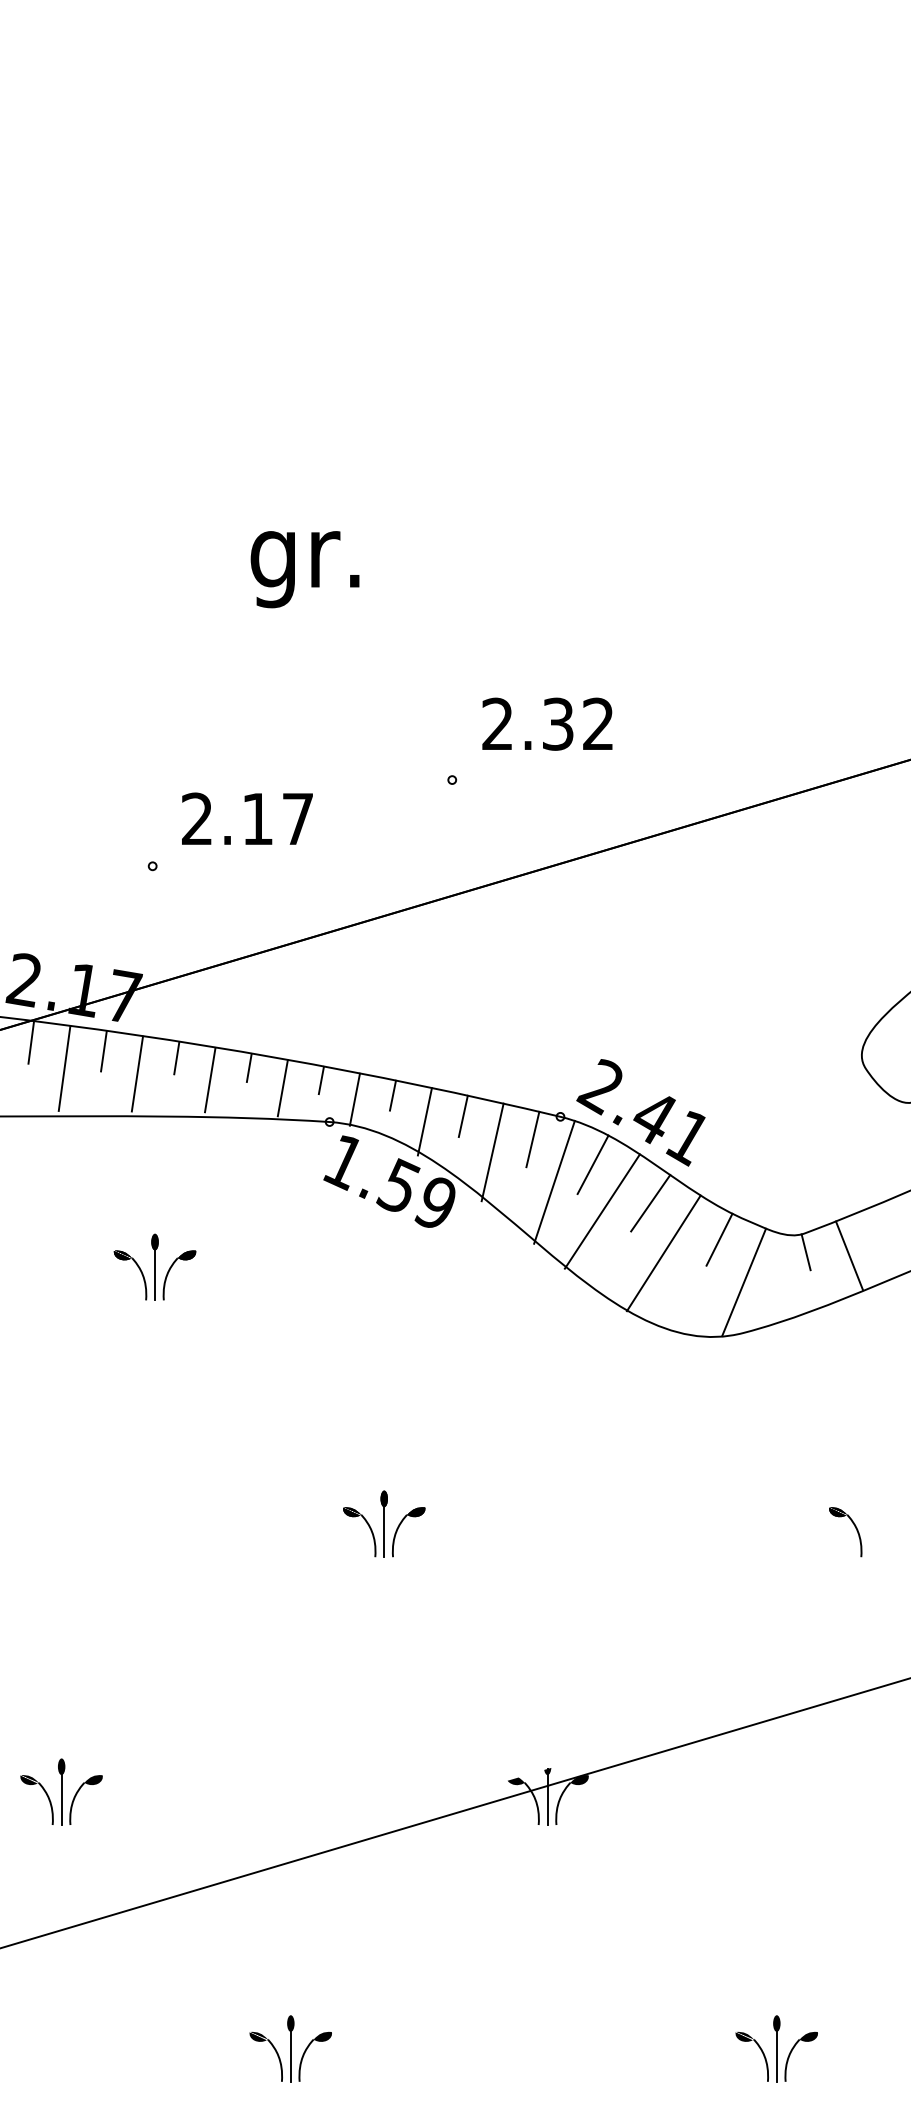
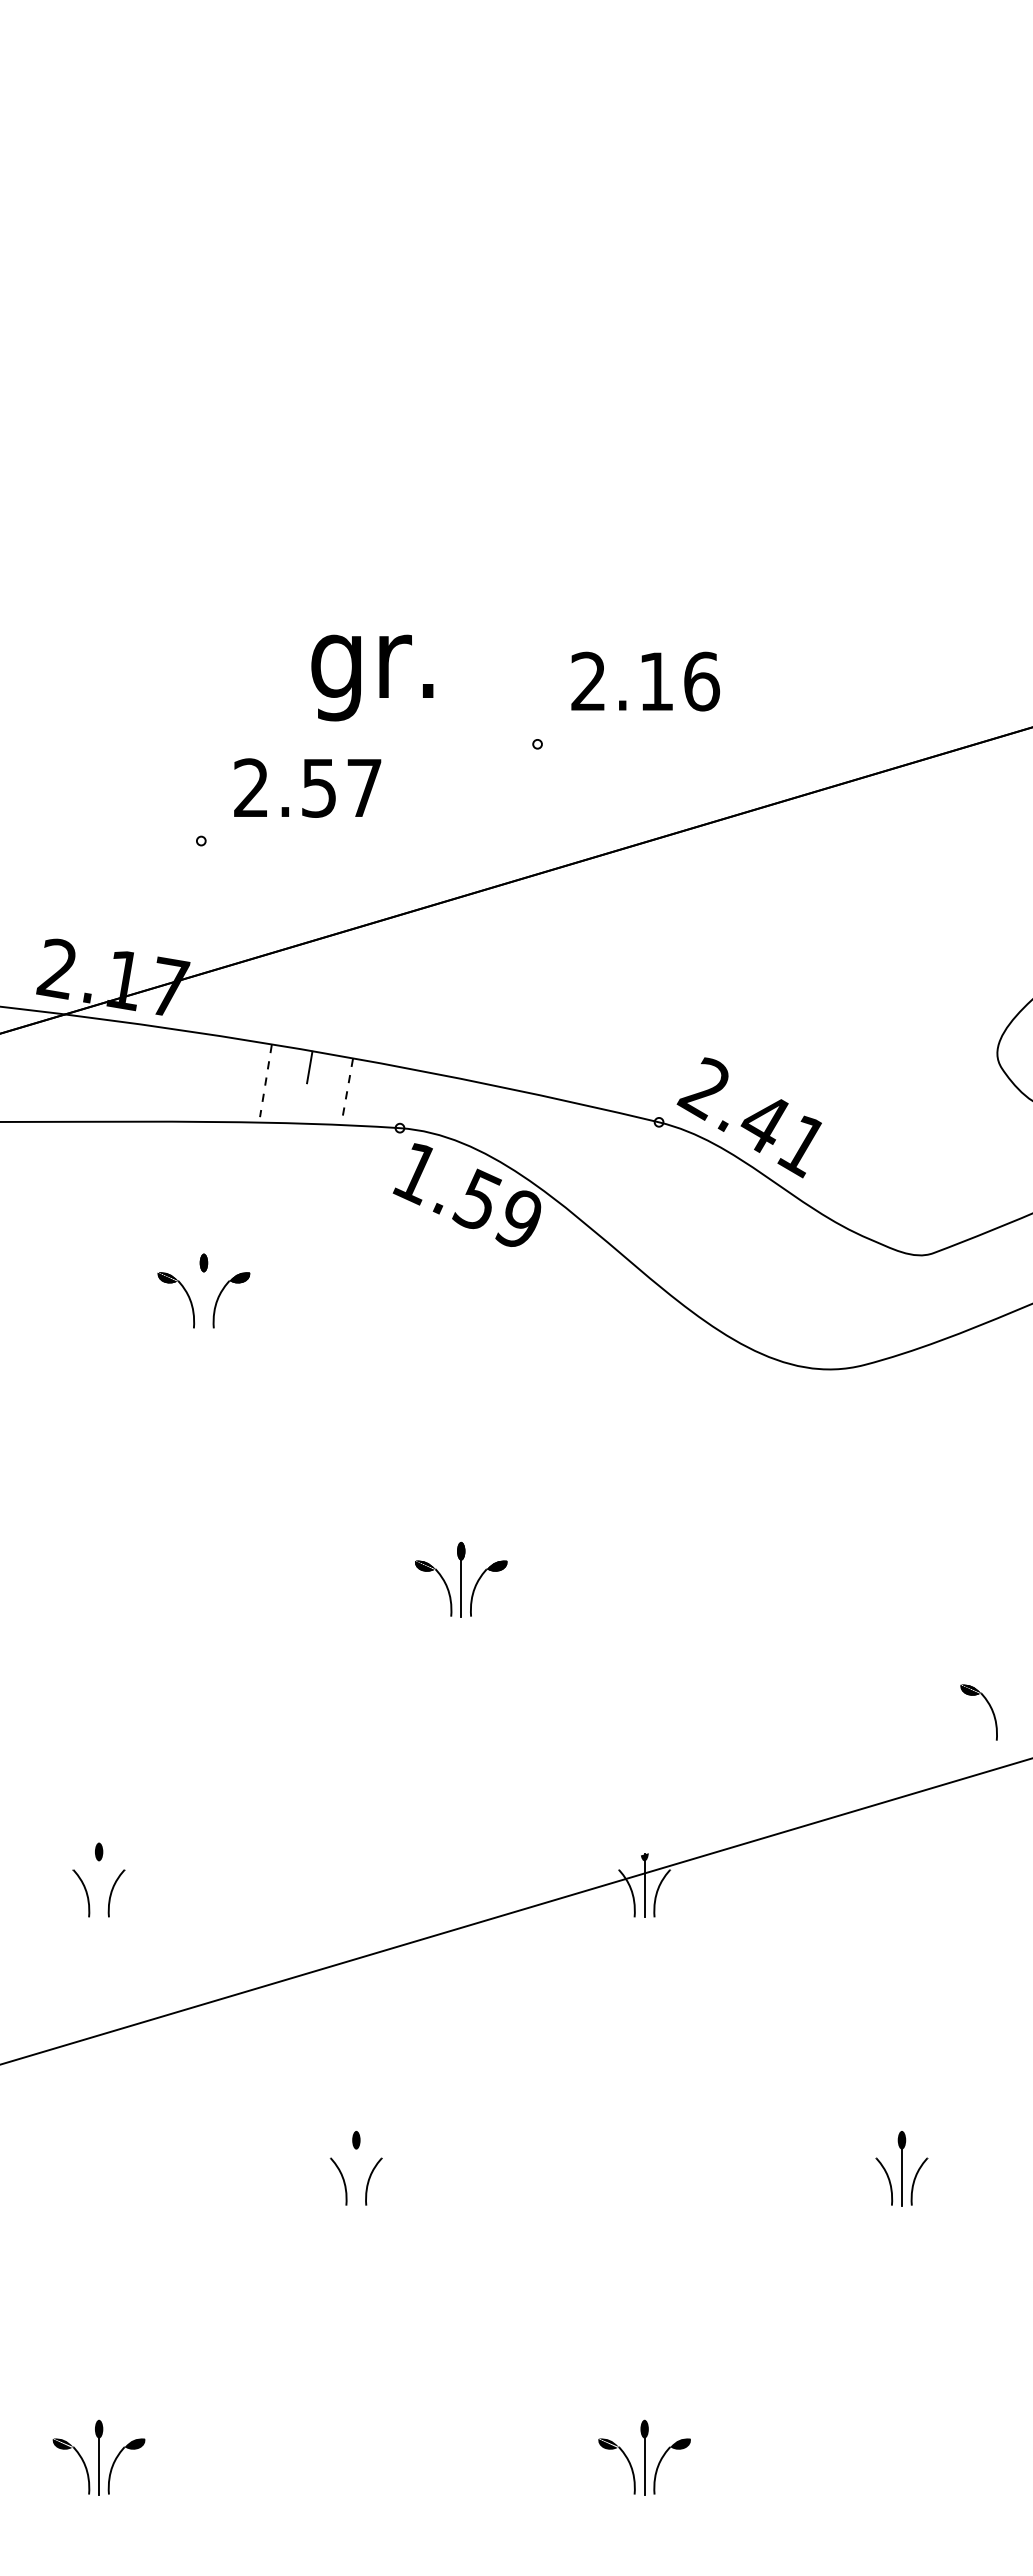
text: (305, 569) -> (372, 677), moved
text: (578, 724) -> (679, 681), 2.32 -> 2.16
text: (257, 819) -> (318, 788), 2.17 -> 2.57
line: (30, 1042) -> (64, 1038), removed
line: (103, 1051) -> (146, 1048), removed
line: (176, 1058) -> (228, 1056), removed
line: (63, 1067) -> (101, 1067), removed
line: (136, 1074) -> (183, 1074), removed
line: (209, 1080) -> (265, 1081), solid -> dashed
line: (321, 1080) -> (390, 1081), removed
line: (282, 1088) -> (347, 1090), solid -> dashed
line: (392, 1095) -> (470, 1098), removed
line: (354, 1099) -> (427, 1102), removed
line: (463, 1116) -> (550, 1121), removed
line: (424, 1121) -> (506, 1127), removed
line: (532, 1139) -> (627, 1147), removed
line: (492, 1152) -> (582, 1162), removed
line: (592, 1164) -> (695, 1175), removed
line: (554, 1182) -> (652, 1195), removed
line: (650, 1202) -> (760, 1218), removed
line: (602, 1211) -> (706, 1228), removed
line: (719, 1239) -> (837, 1260), removed
line: (805, 1252) -> (934, 1274), removed
line: (663, 1253) -> (774, 1275), removed
line: (849, 1255) -> (983, 1277), removed
line: (154, 1271) -> (203, 1295), removed
line: (743, 1281) -> (864, 1307), removed
part: (854, 1526) -> (989, 1706), moved
fill: (29, 1779) -> (62, 1866), removed
fill: (93, 1779) -> (134, 1866), removed
fill: (579, 1779) -> (680, 1866), removed
fill: (515, 1781) -> (608, 1868), removed
line: (62, 1795) -> (99, 1884), removed
fill: (258, 2036) -> (320, 2154), removed
fill: (323, 2036) -> (392, 2154), removed
fill: (744, 2036) -> (865, 2154), removed
fill: (808, 2036) -> (937, 2154), removed
line: (290, 2052) -> (356, 2172), removed

